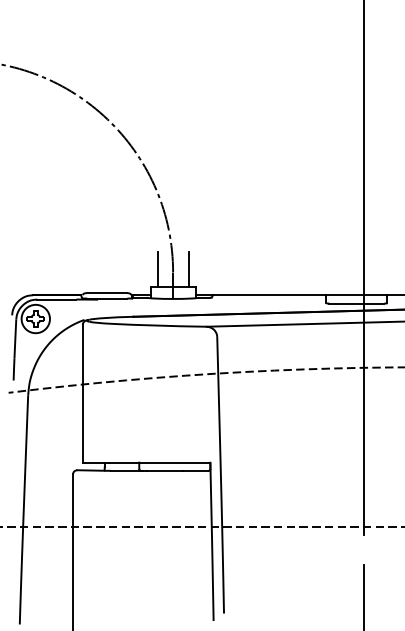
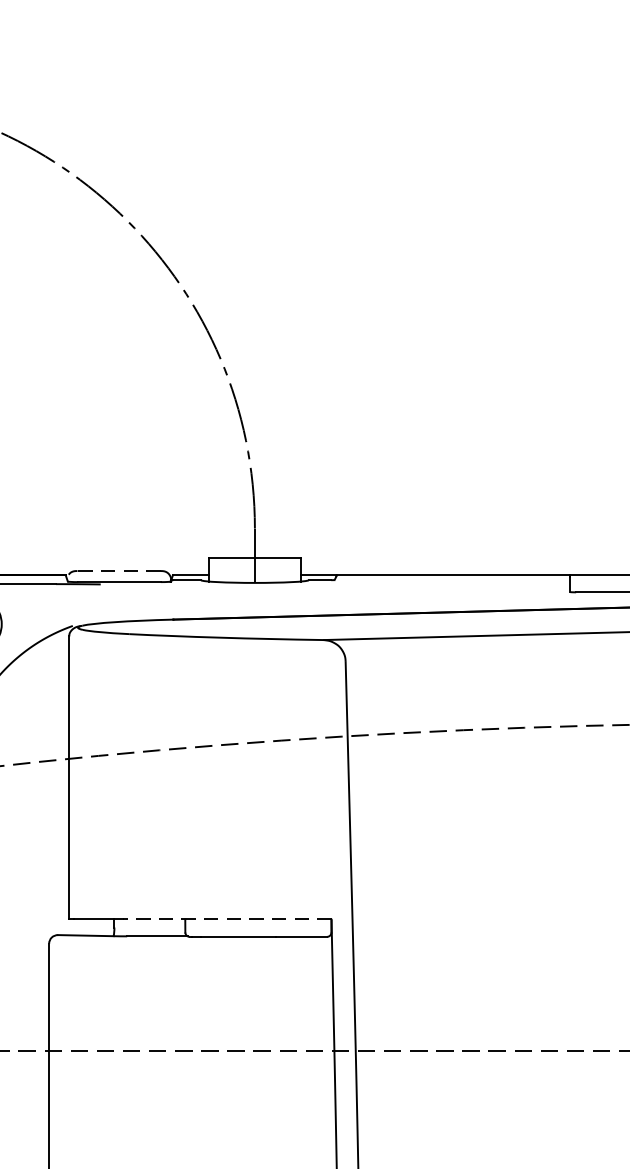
line: (157, 269) -> (222, 522), removed
line: (188, 269) -> (286, 522), removed
line: (106, 293) -> (117, 571), solid -> dashed
line: (159, 462) -> (226, 919), solid -> dashed

